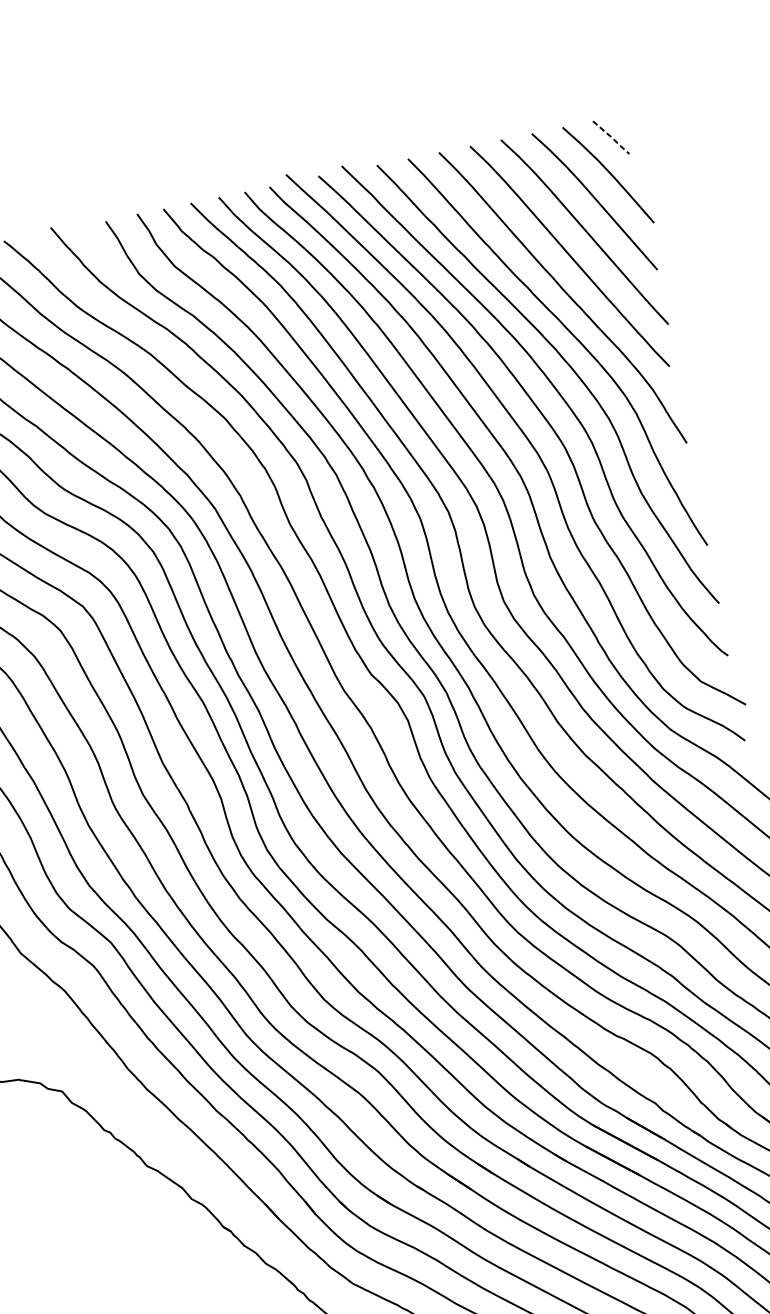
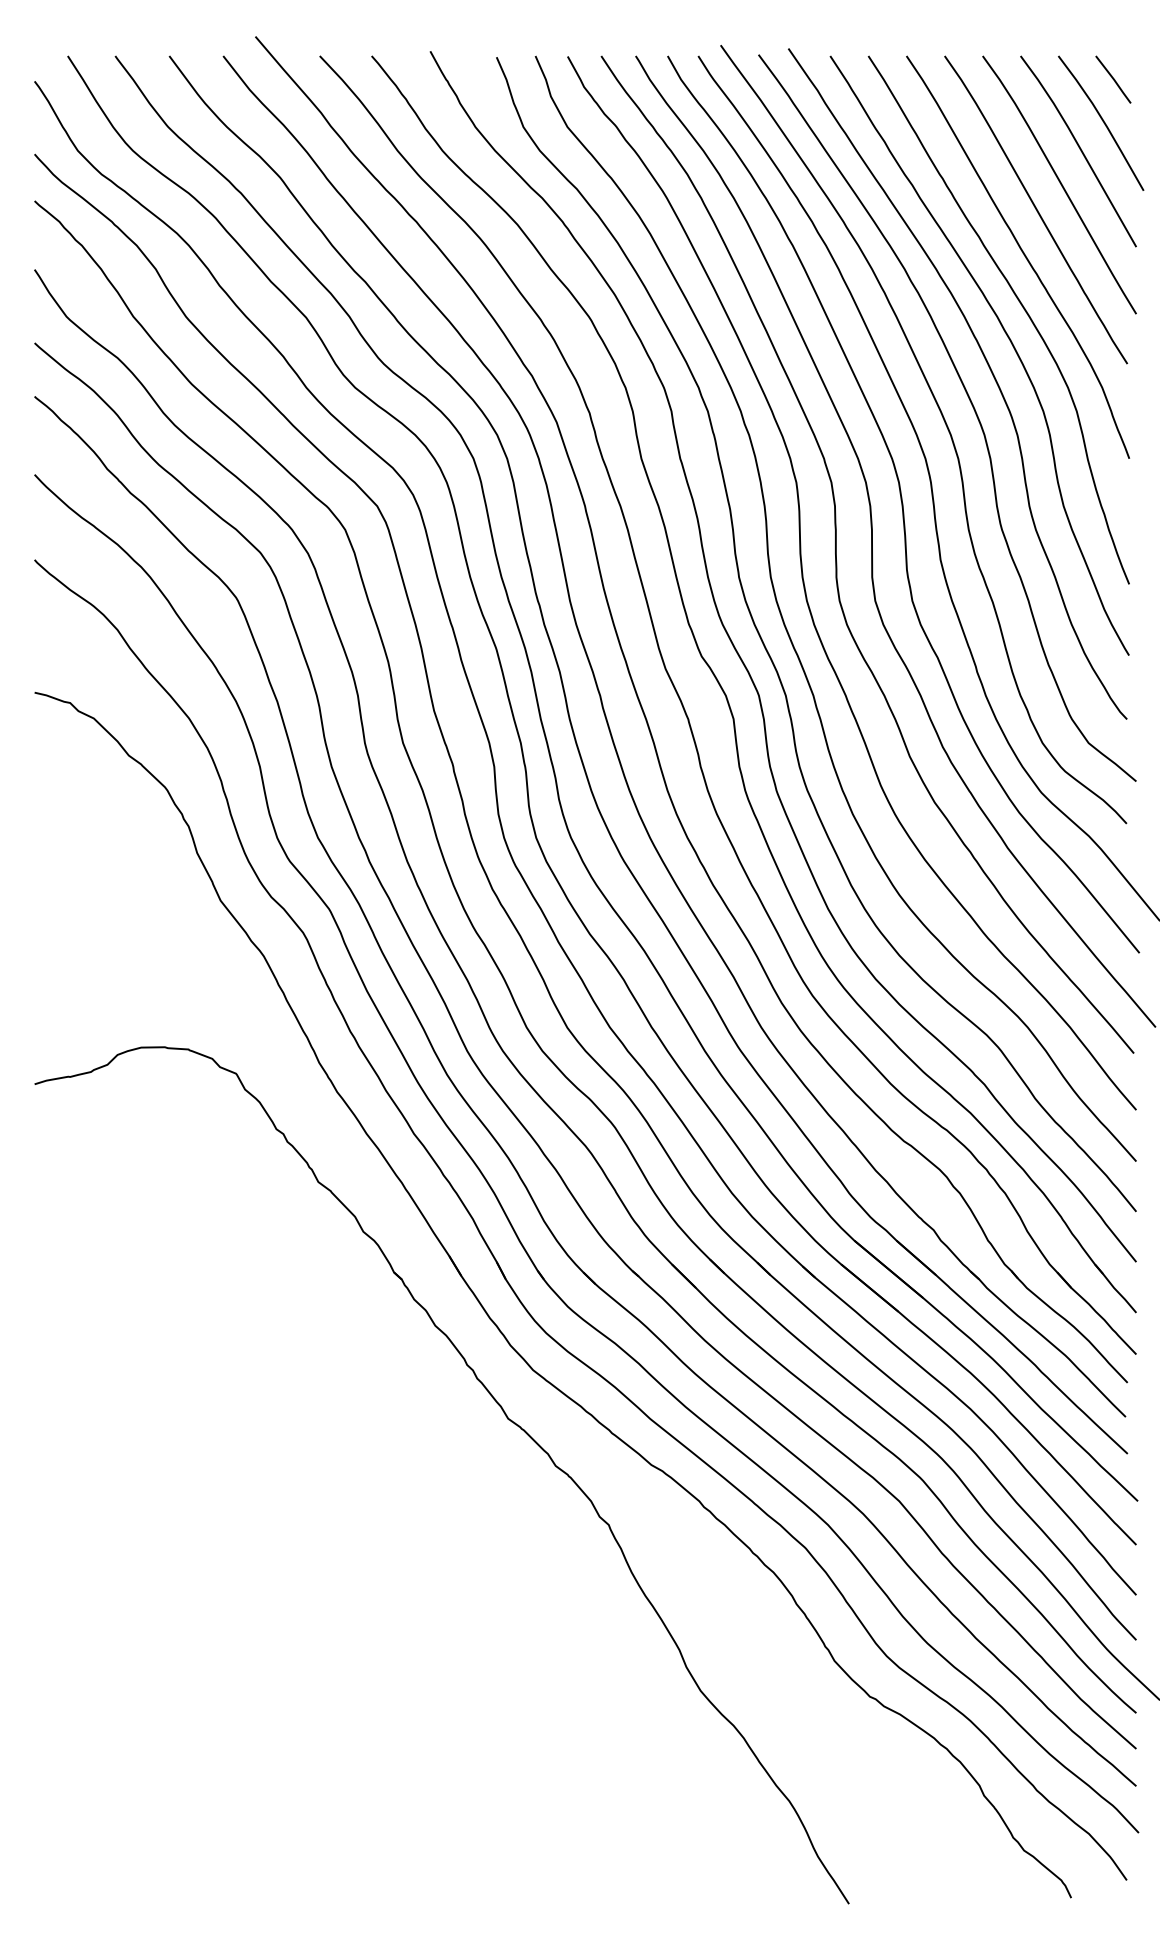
line: (612, 138) -> (1114, 80), dashed -> solid

